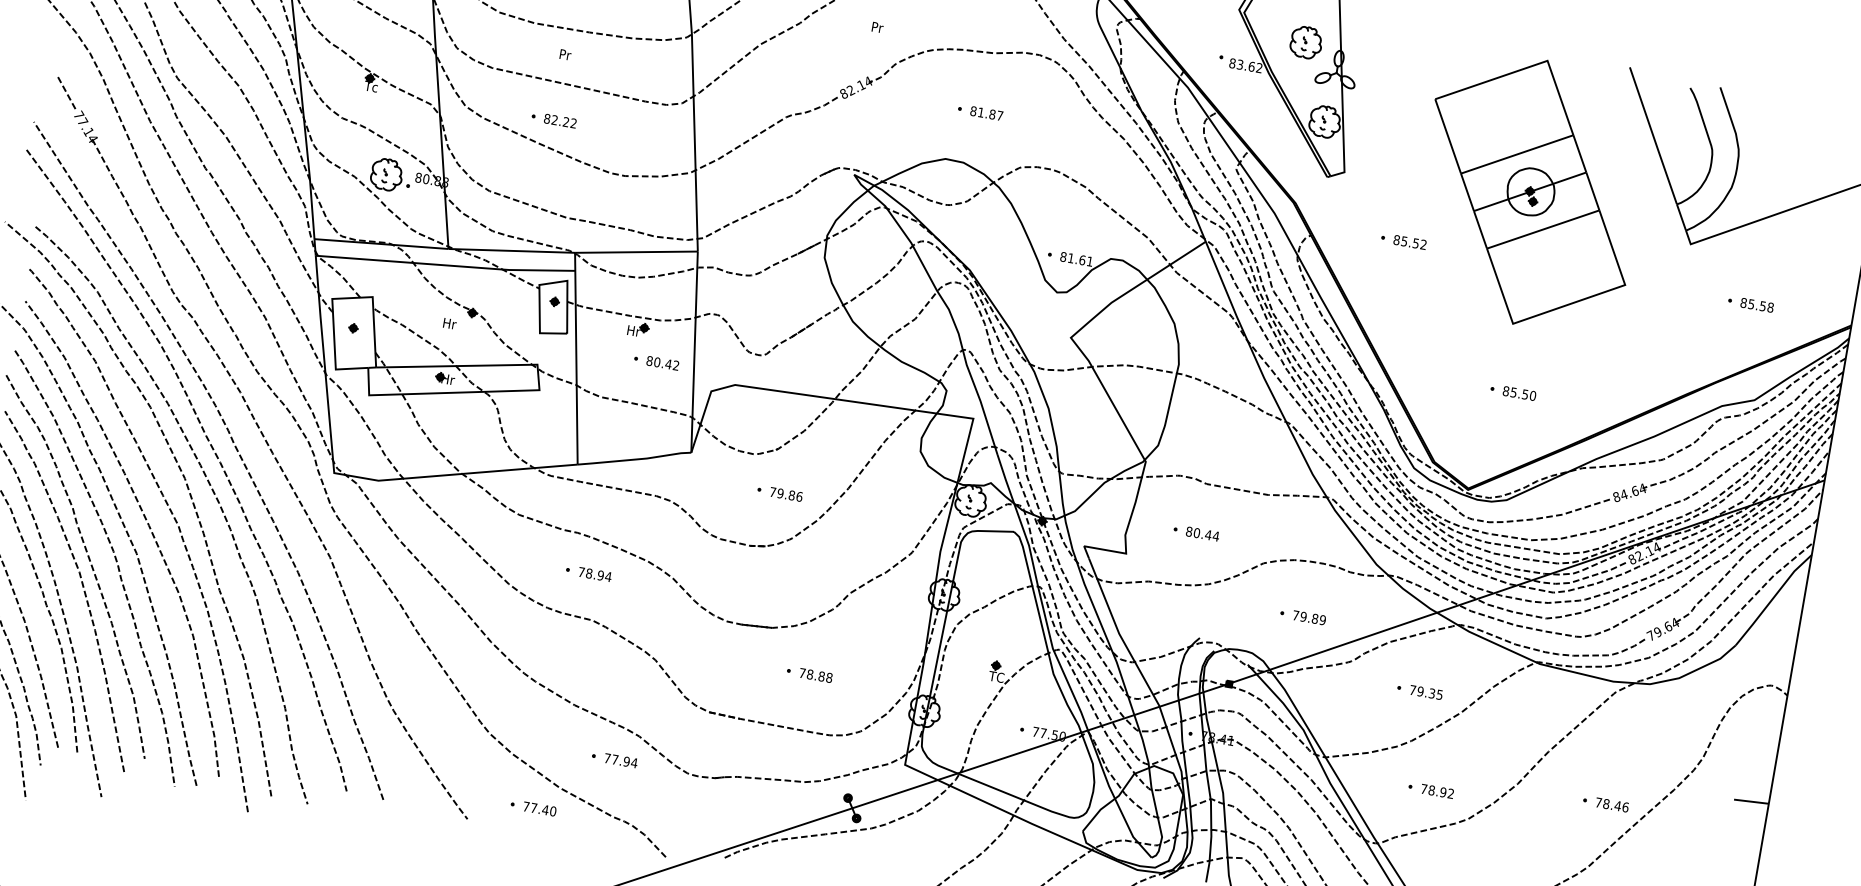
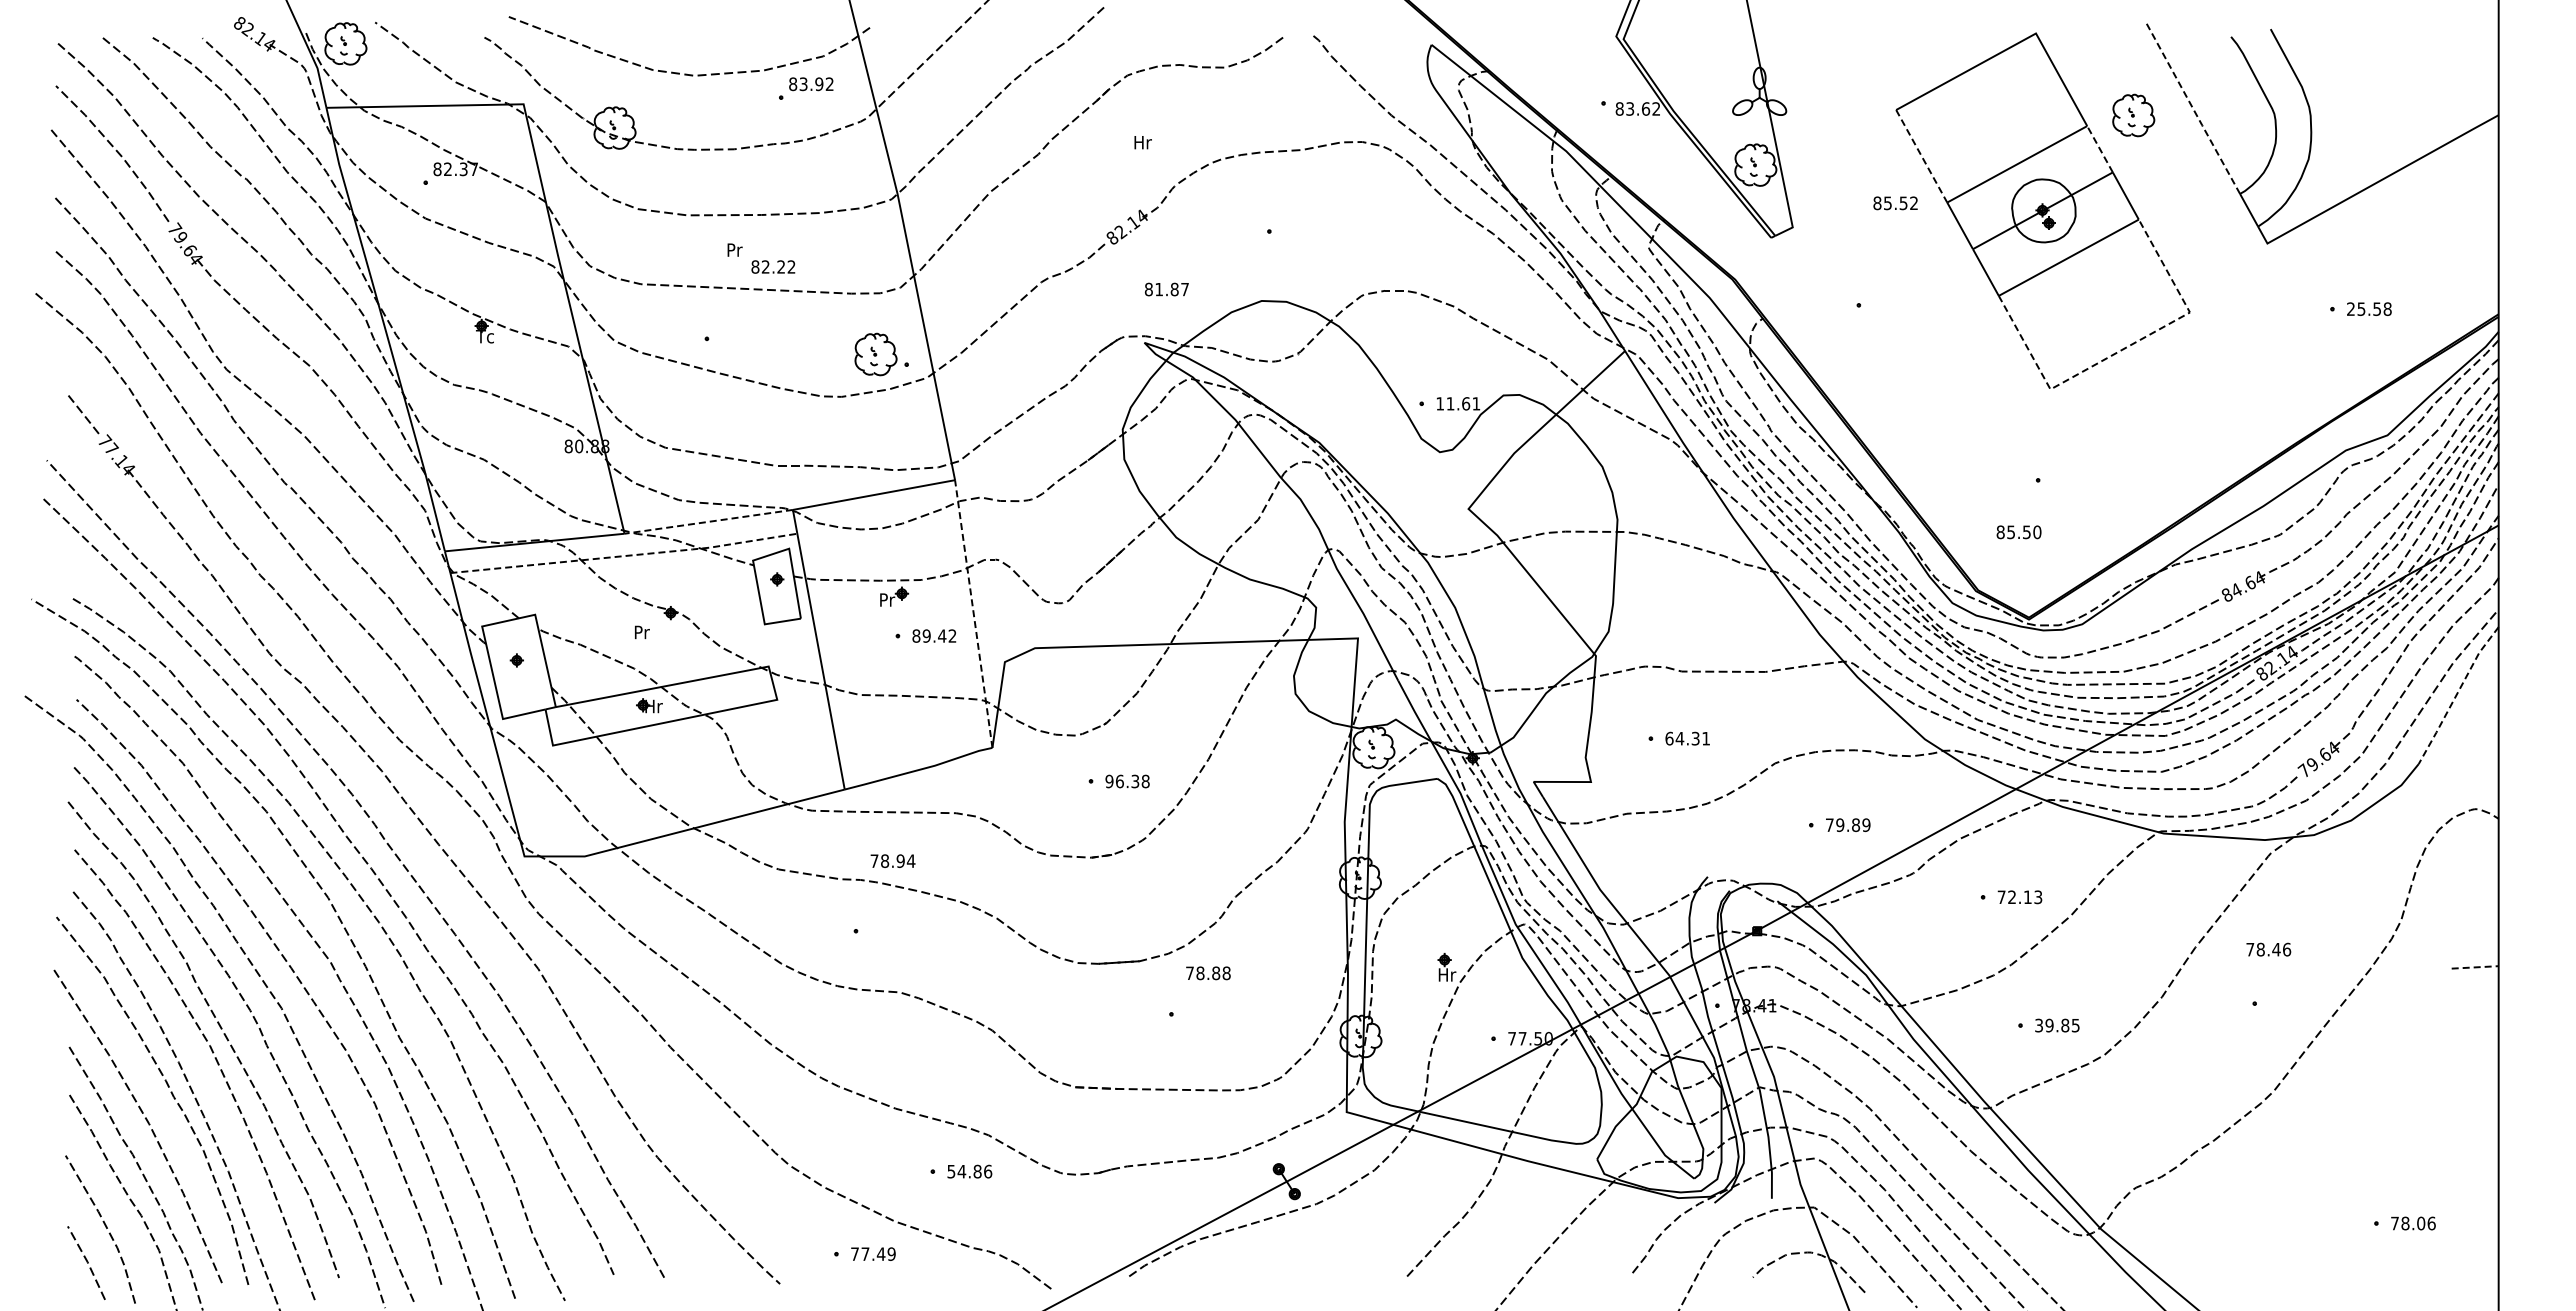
text: (878, 27) -> (1143, 142), Pr -> Hr
part: (1306, 42) -> (2133, 115), moved
text: (986, 113) -> (1166, 289), moved
text: (560, 120) -> (773, 266), moved
line: (1653, 135) -> (2193, 108), solid -> dashed
line: (1447, 136) -> (1921, 156), solid -> dashed
line: (1579, 153) -> (2099, 148), solid -> dashed
part: (390, 175) -> (881, 354), moved
text: (1409, 242) -> (1895, 203), moved
line: (511, 250) -> (708, 521), solid -> dashed
text: (1063, 256) -> (1440, 403), 81.61 -> 11.61
line: (447, 265) -> (626, 555), solid -> dashed
text: (1744, 302) -> (2351, 308), 85.58 -> 25.58
line: (1569, 304) -> (2120, 350), solid -> dashed
text: (450, 323) -> (644, 632), Hr -> Pr
text: (634, 330) -> (889, 599), Hr -> Pr
line: (694, 351) -> (973, 613), solid -> dashed
text: (657, 361) -> (926, 635), 80.42 -> 89.42
text: (1519, 393) -> (2018, 532), moved
text: (786, 494) -> (1127, 781), 79.86 -> 96.38
text: (1202, 533) -> (1687, 738), 80.44 -> 64.31
text: (594, 574) -> (892, 860), moved
line: (1772, 599) -> (2456, 694), solid -> dashed
text: (816, 675) -> (1208, 973), moved
text: (996, 676) -> (1447, 974), TC -> Hr
text: (1430, 693) -> (2025, 897), 79.35 -> 72.13
text: (620, 760) -> (969, 1171), 77.94 -> 54.86
text: (1437, 791) -> (2057, 1025), 78.92 -> 39.85
line: (1751, 801) -> (2475, 967), solid -> dashed
text: (1612, 804) -> (2268, 949), moved
text: (553, 810) -> (891, 1253), 77.40 -> 77.49

